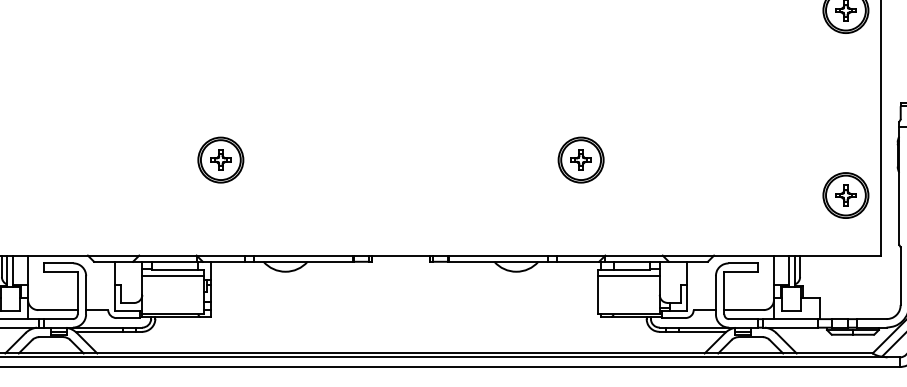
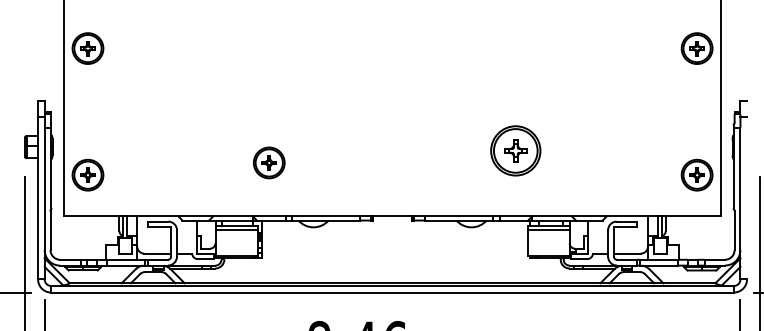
part: (221, 159) -> (269, 162), moved
part: (580, 159) -> (515, 150), size x1.6

